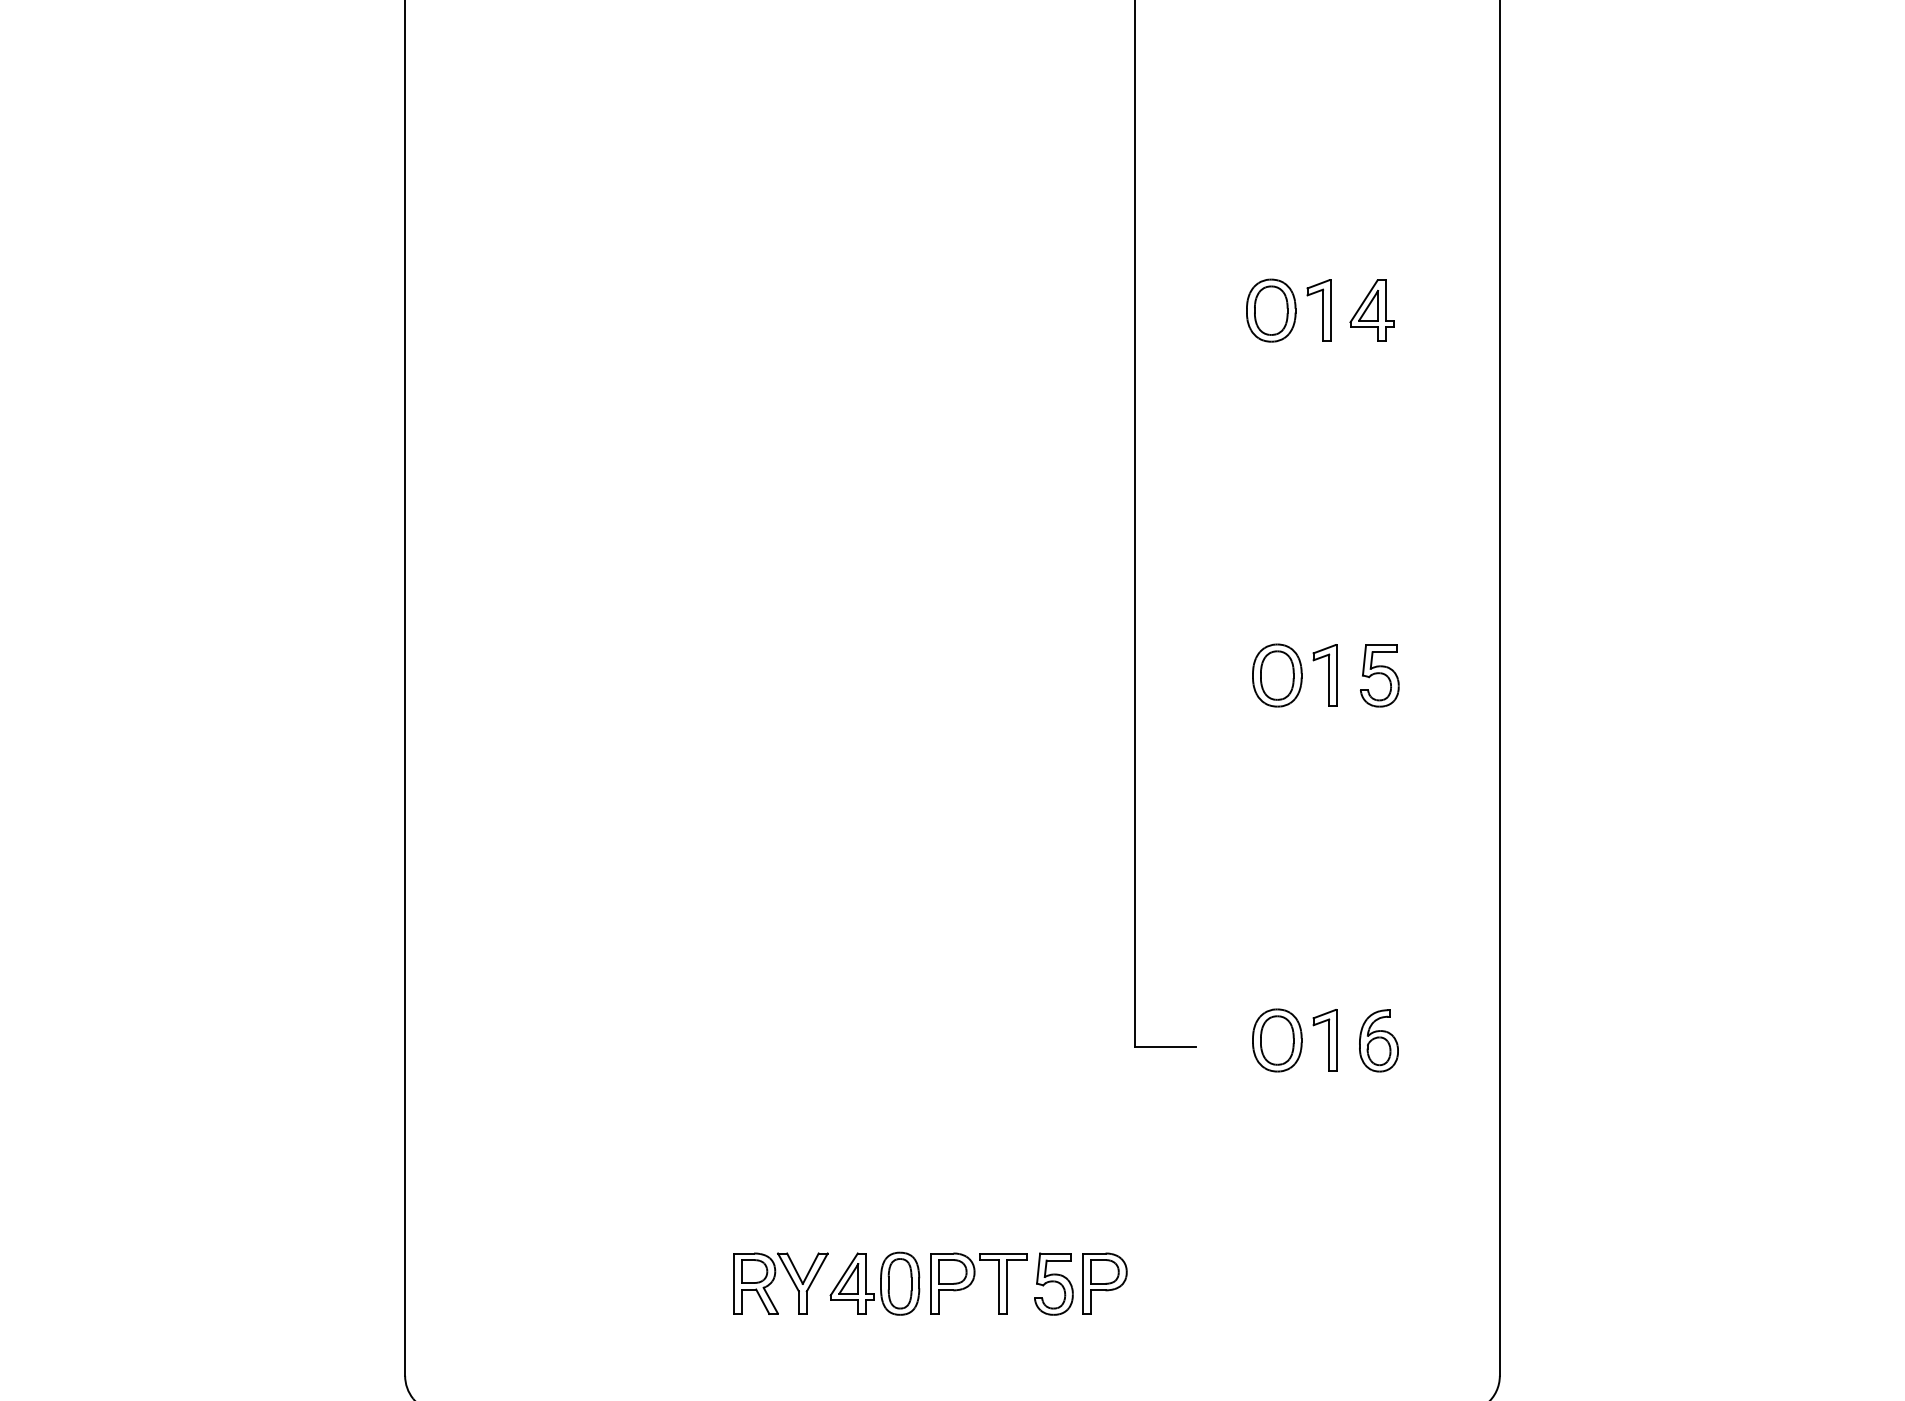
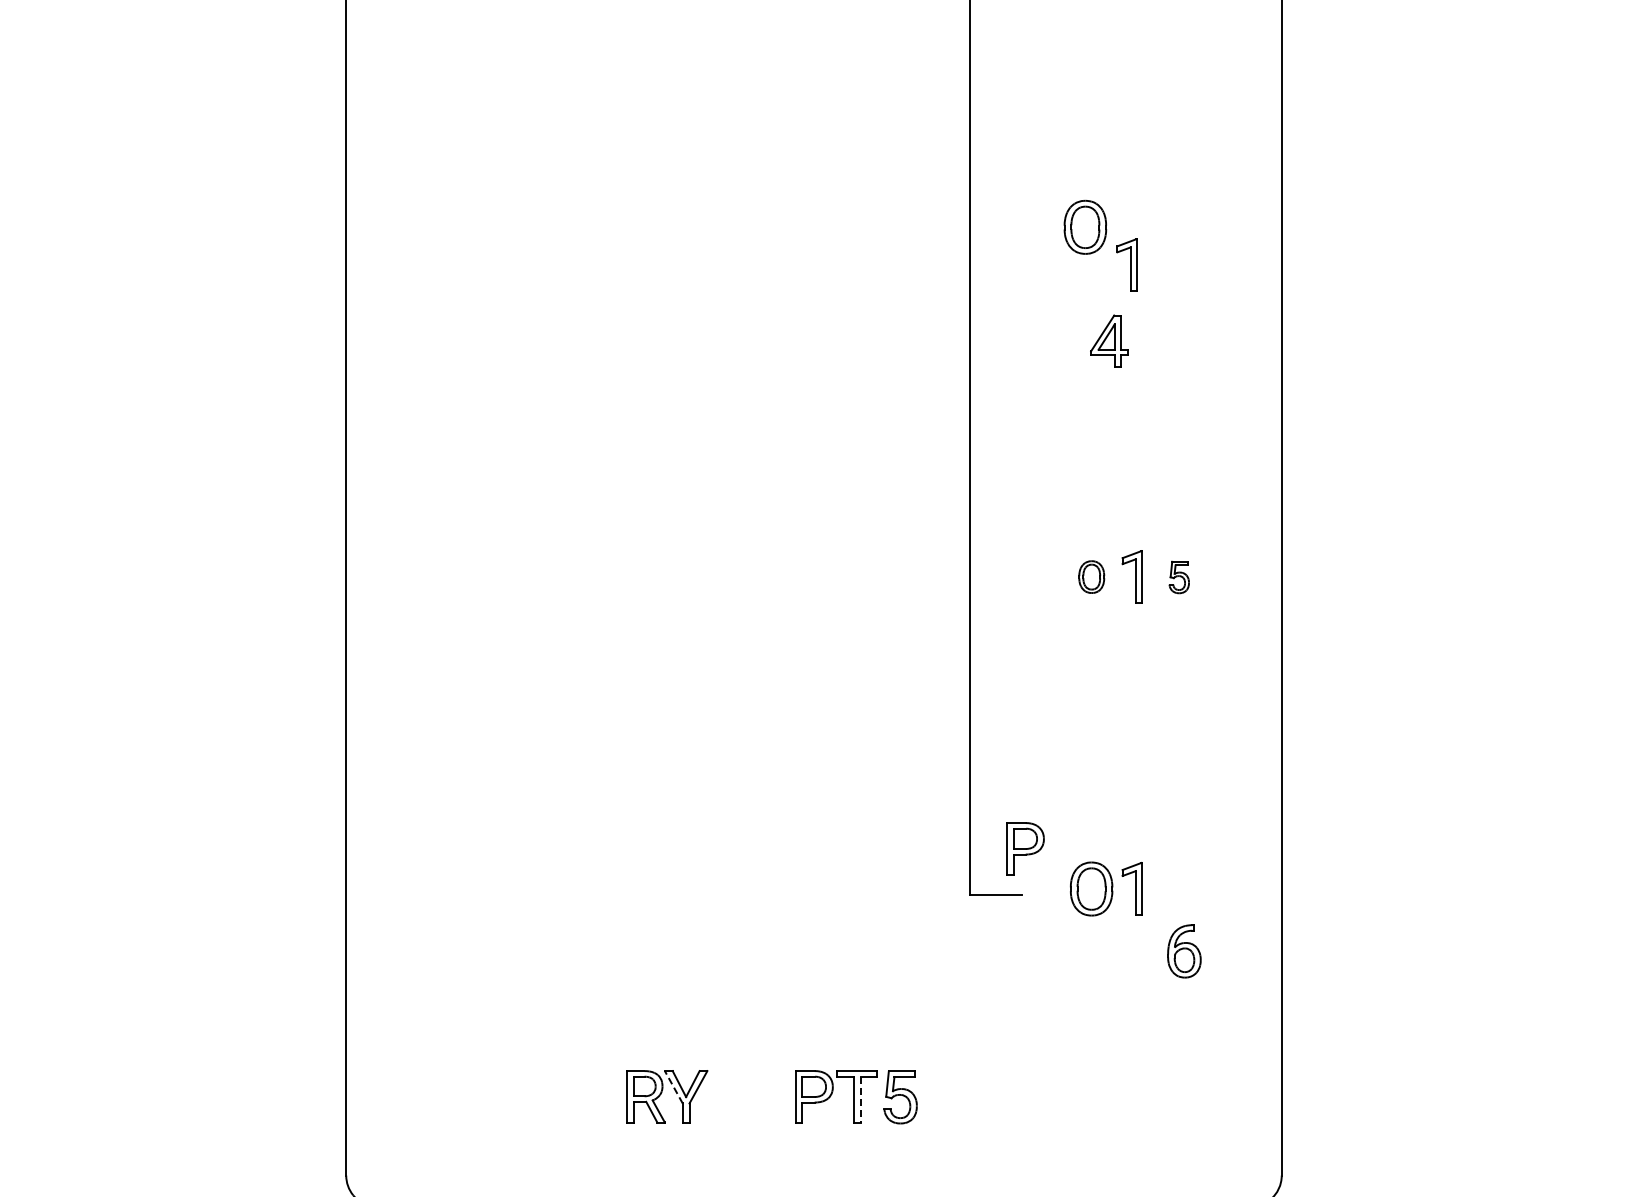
part: (1271, 309) -> (1085, 226), moved
part: (1372, 309) -> (1109, 340), moved
part: (1277, 674) -> (1091, 576), size x0.6
part: (1380, 675) -> (1179, 577), size x0.6
part: (1379, 1041) -> (1184, 951), moved
line: (788, 1271) -> (673, 1086), solid -> dashed
part: (874, 1283) -> (747, 1096), removed
part: (1105, 1283) -> (1025, 848), moved
line: (1006, 1287) -> (860, 1100), solid -> dashed

